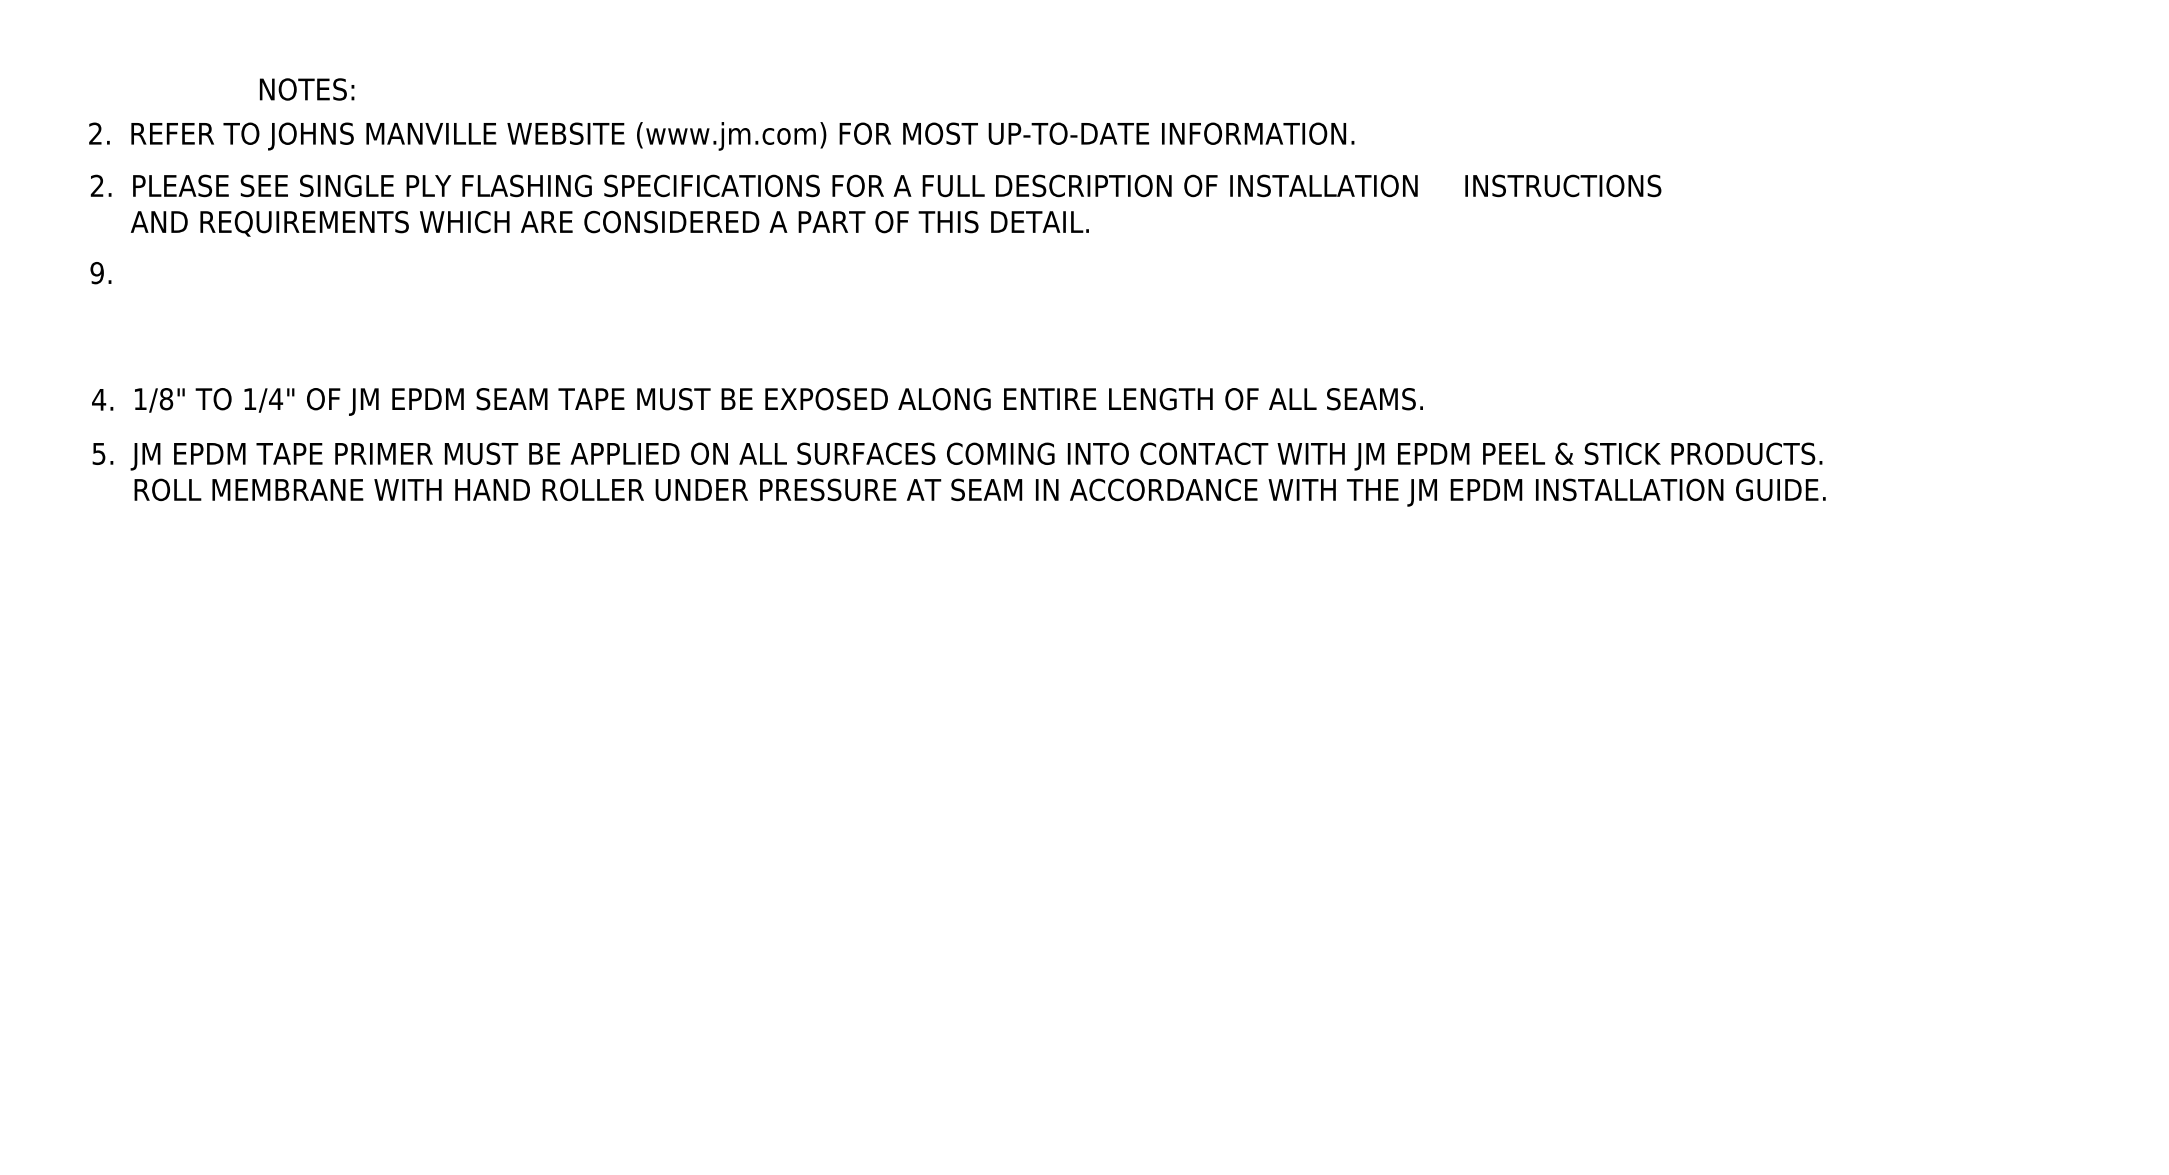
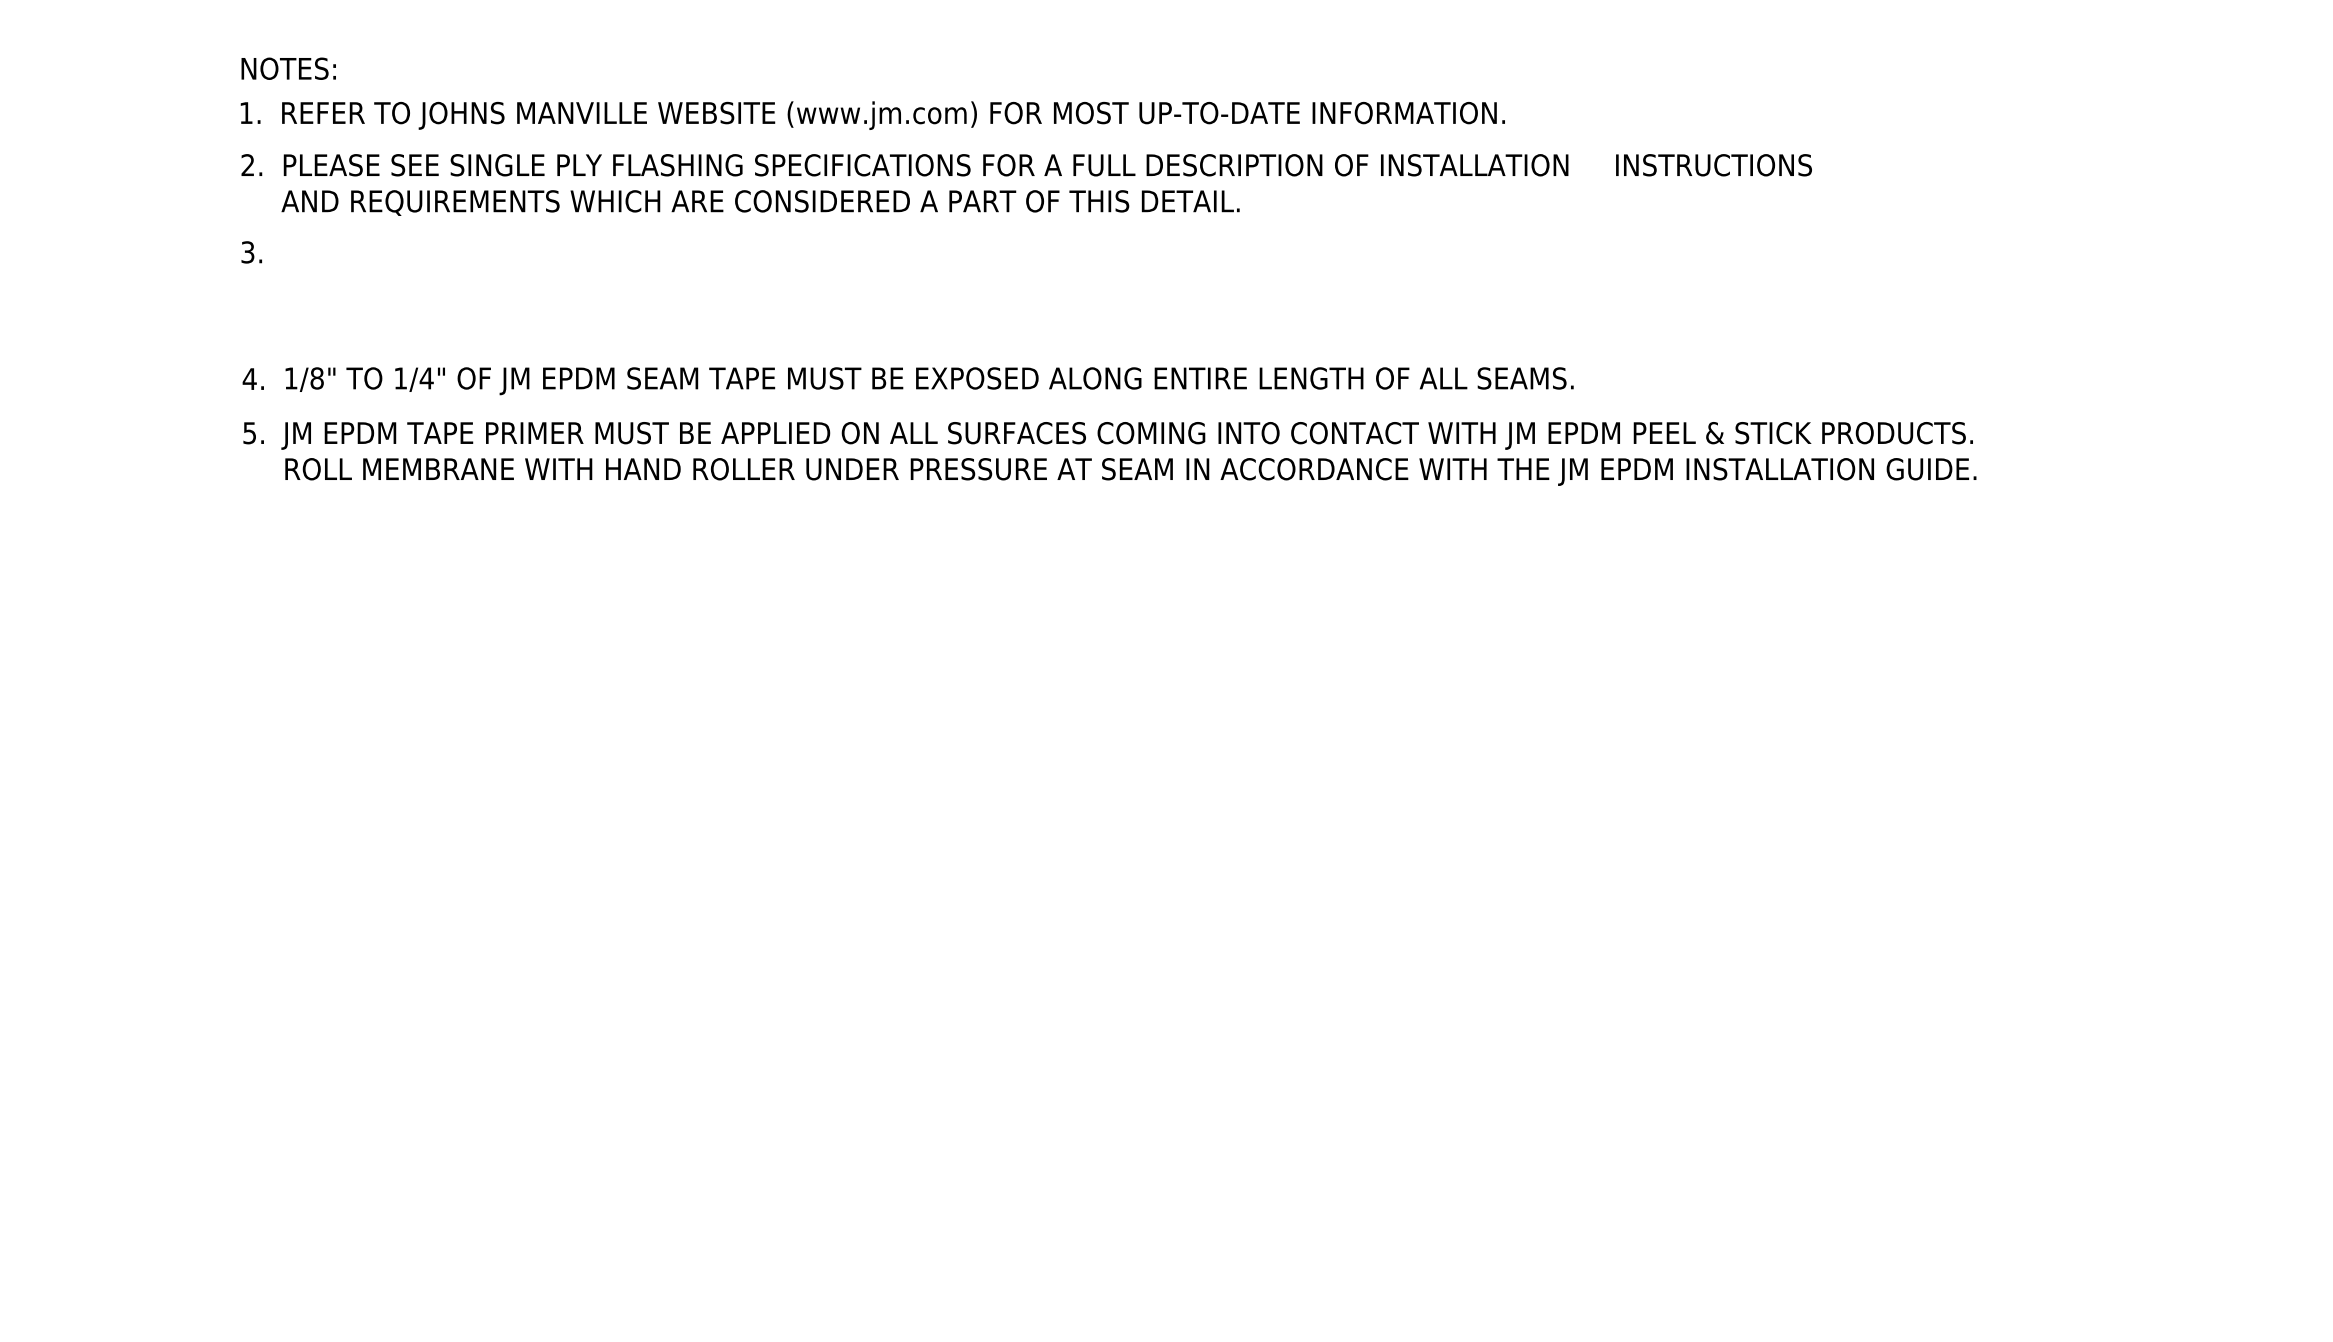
text: (306, 89) -> (288, 68), moved
text: (94, 133) -> (245, 112), 2. -> 1.
text: (96, 273) -> (247, 252), 9. -> 3.

